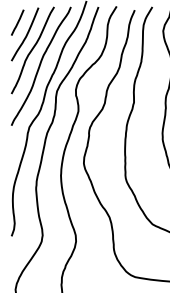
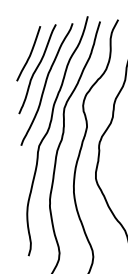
line: (17, 22) -> (20, 42), removed

